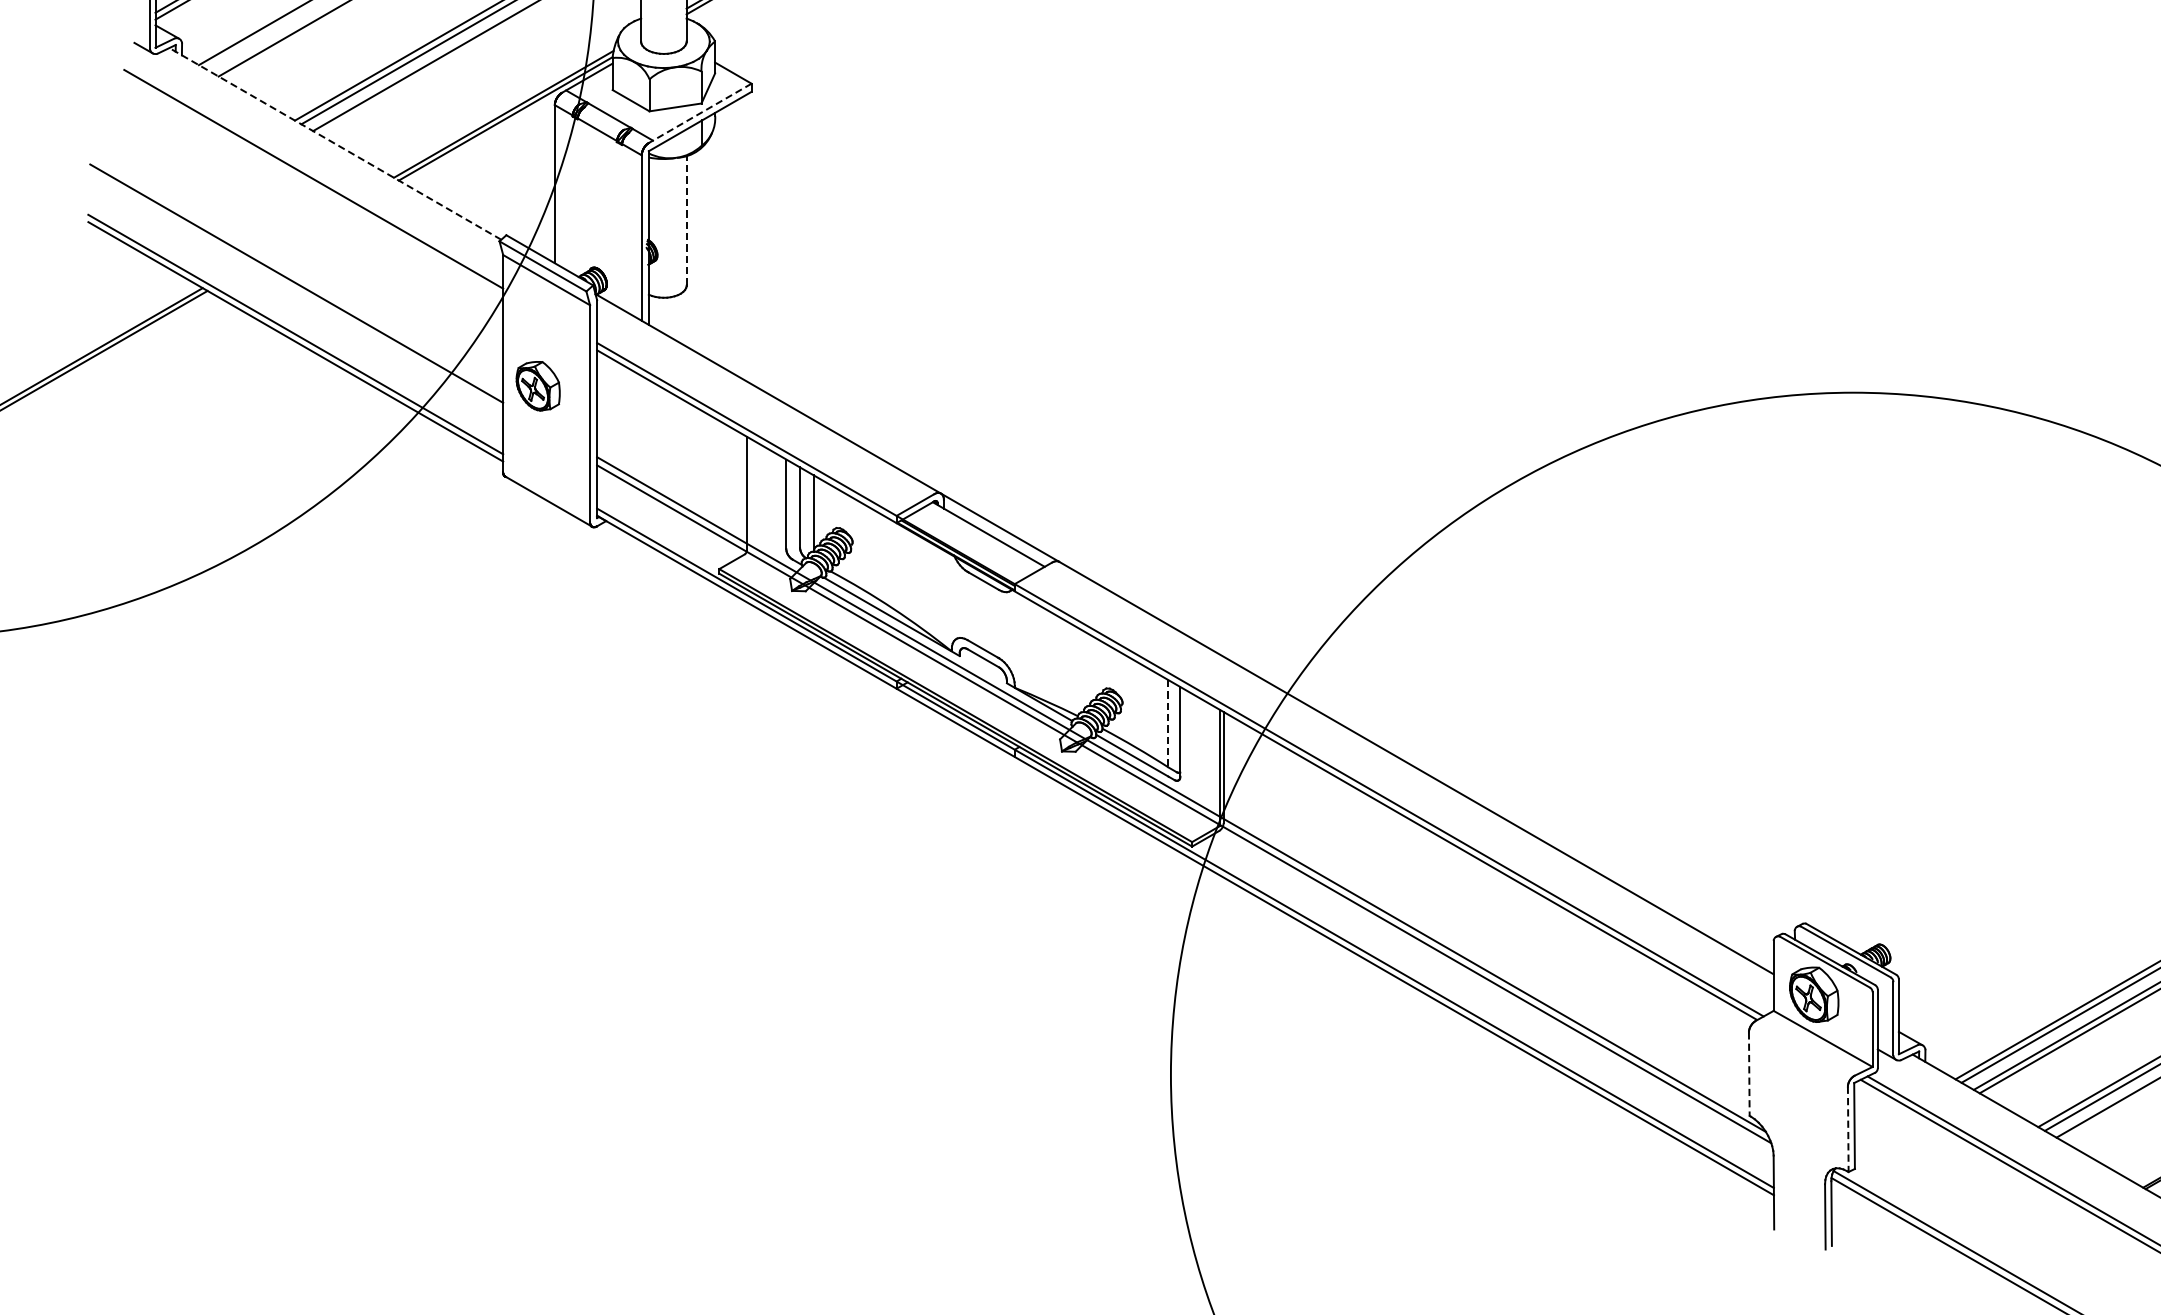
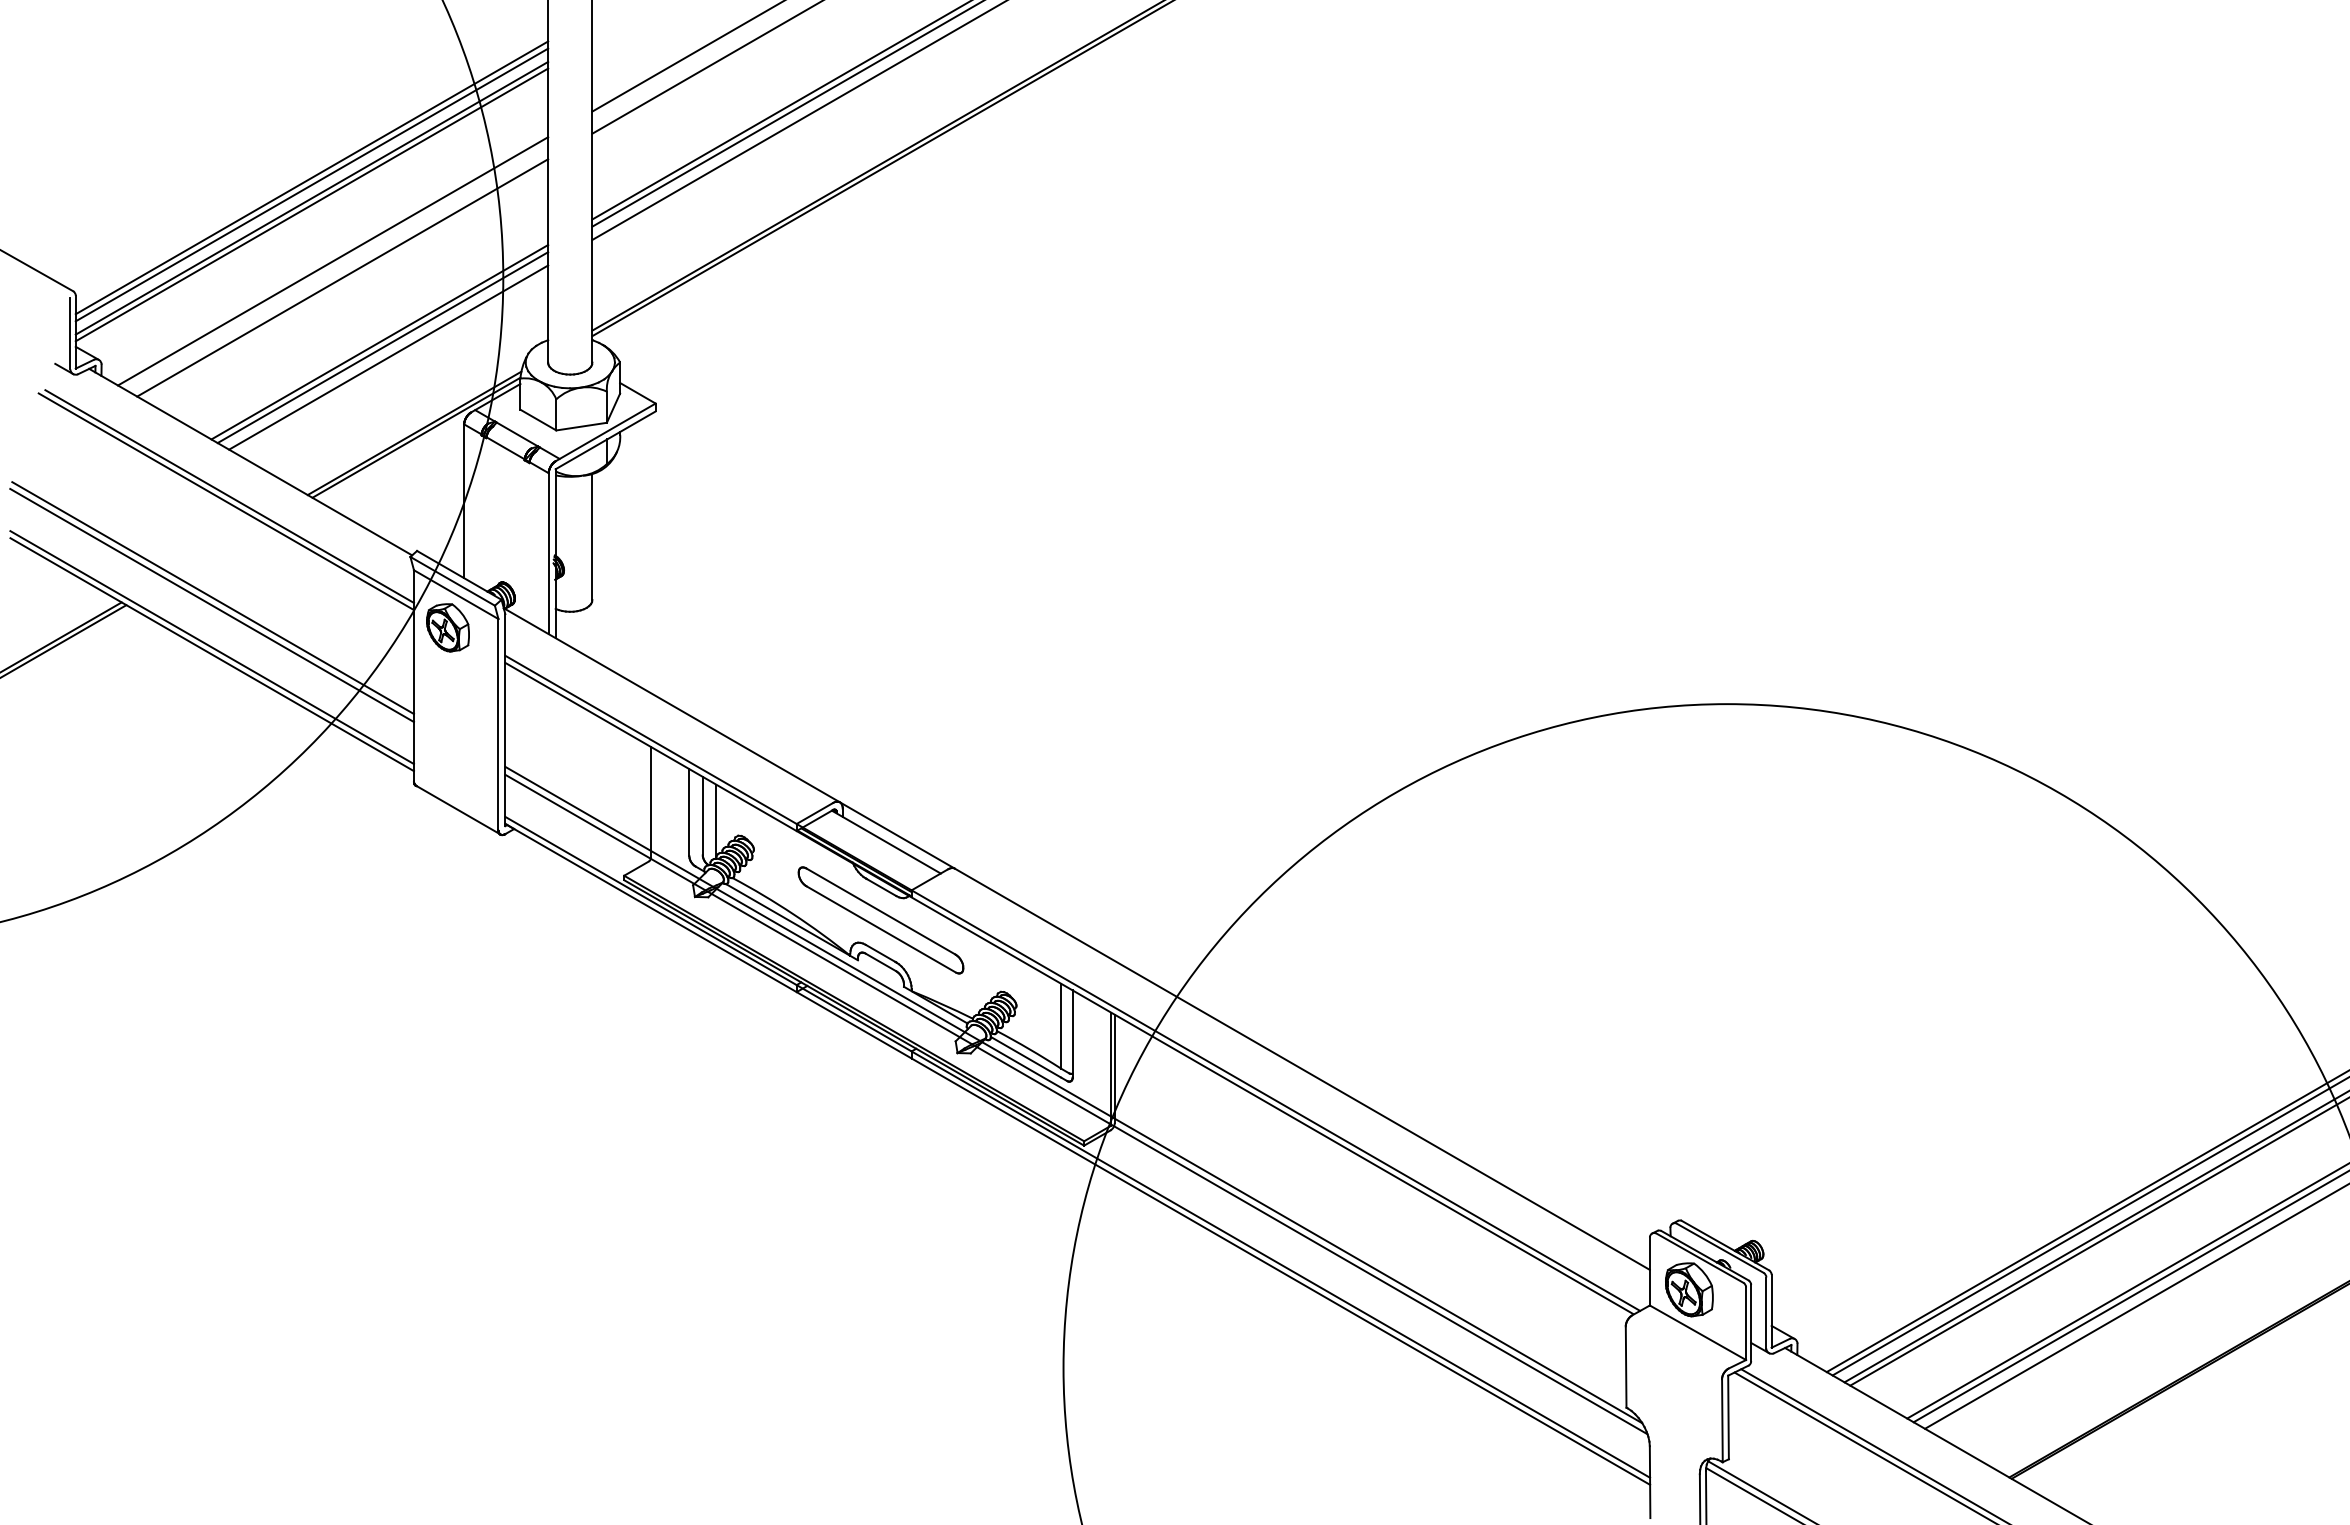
line: (700, 113) -> (605, 432), dashed -> solid
line: (335, 143) -> (250, 461), dashed -> solid
line: (309, 184) -> (225, 501), added
line: (686, 220) -> (592, 536), dashed -> solid
line: (295, 291) -> (211, 605), added
part: (537, 385) -> (447, 627), moved
part: (982, 615) -> (880, 920), added
line: (1168, 724) -> (1061, 1026), dashed -> solid
line: (1749, 1074) -> (1626, 1367), dashed -> solid
line: (1848, 1130) -> (1722, 1421), dashed -> solid

